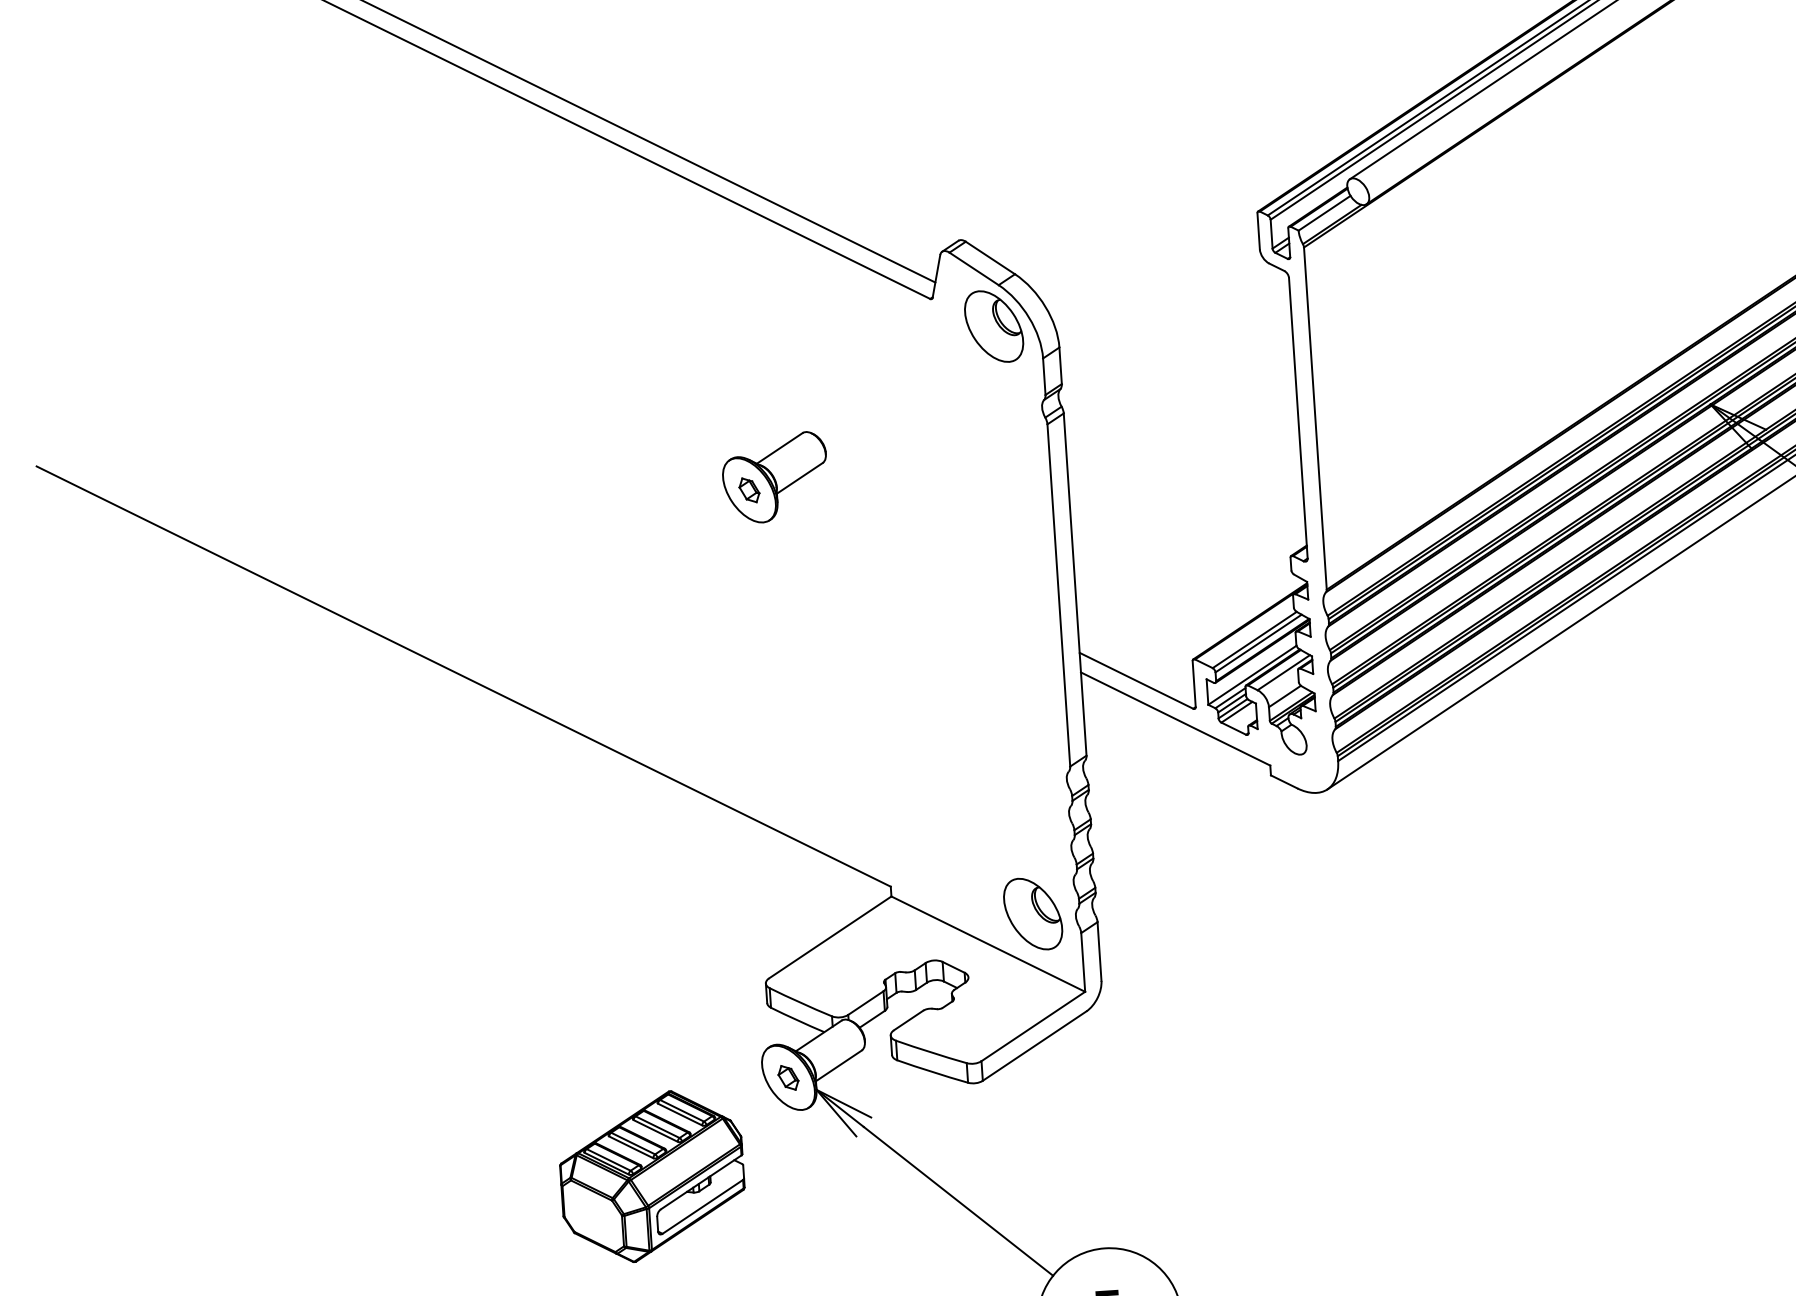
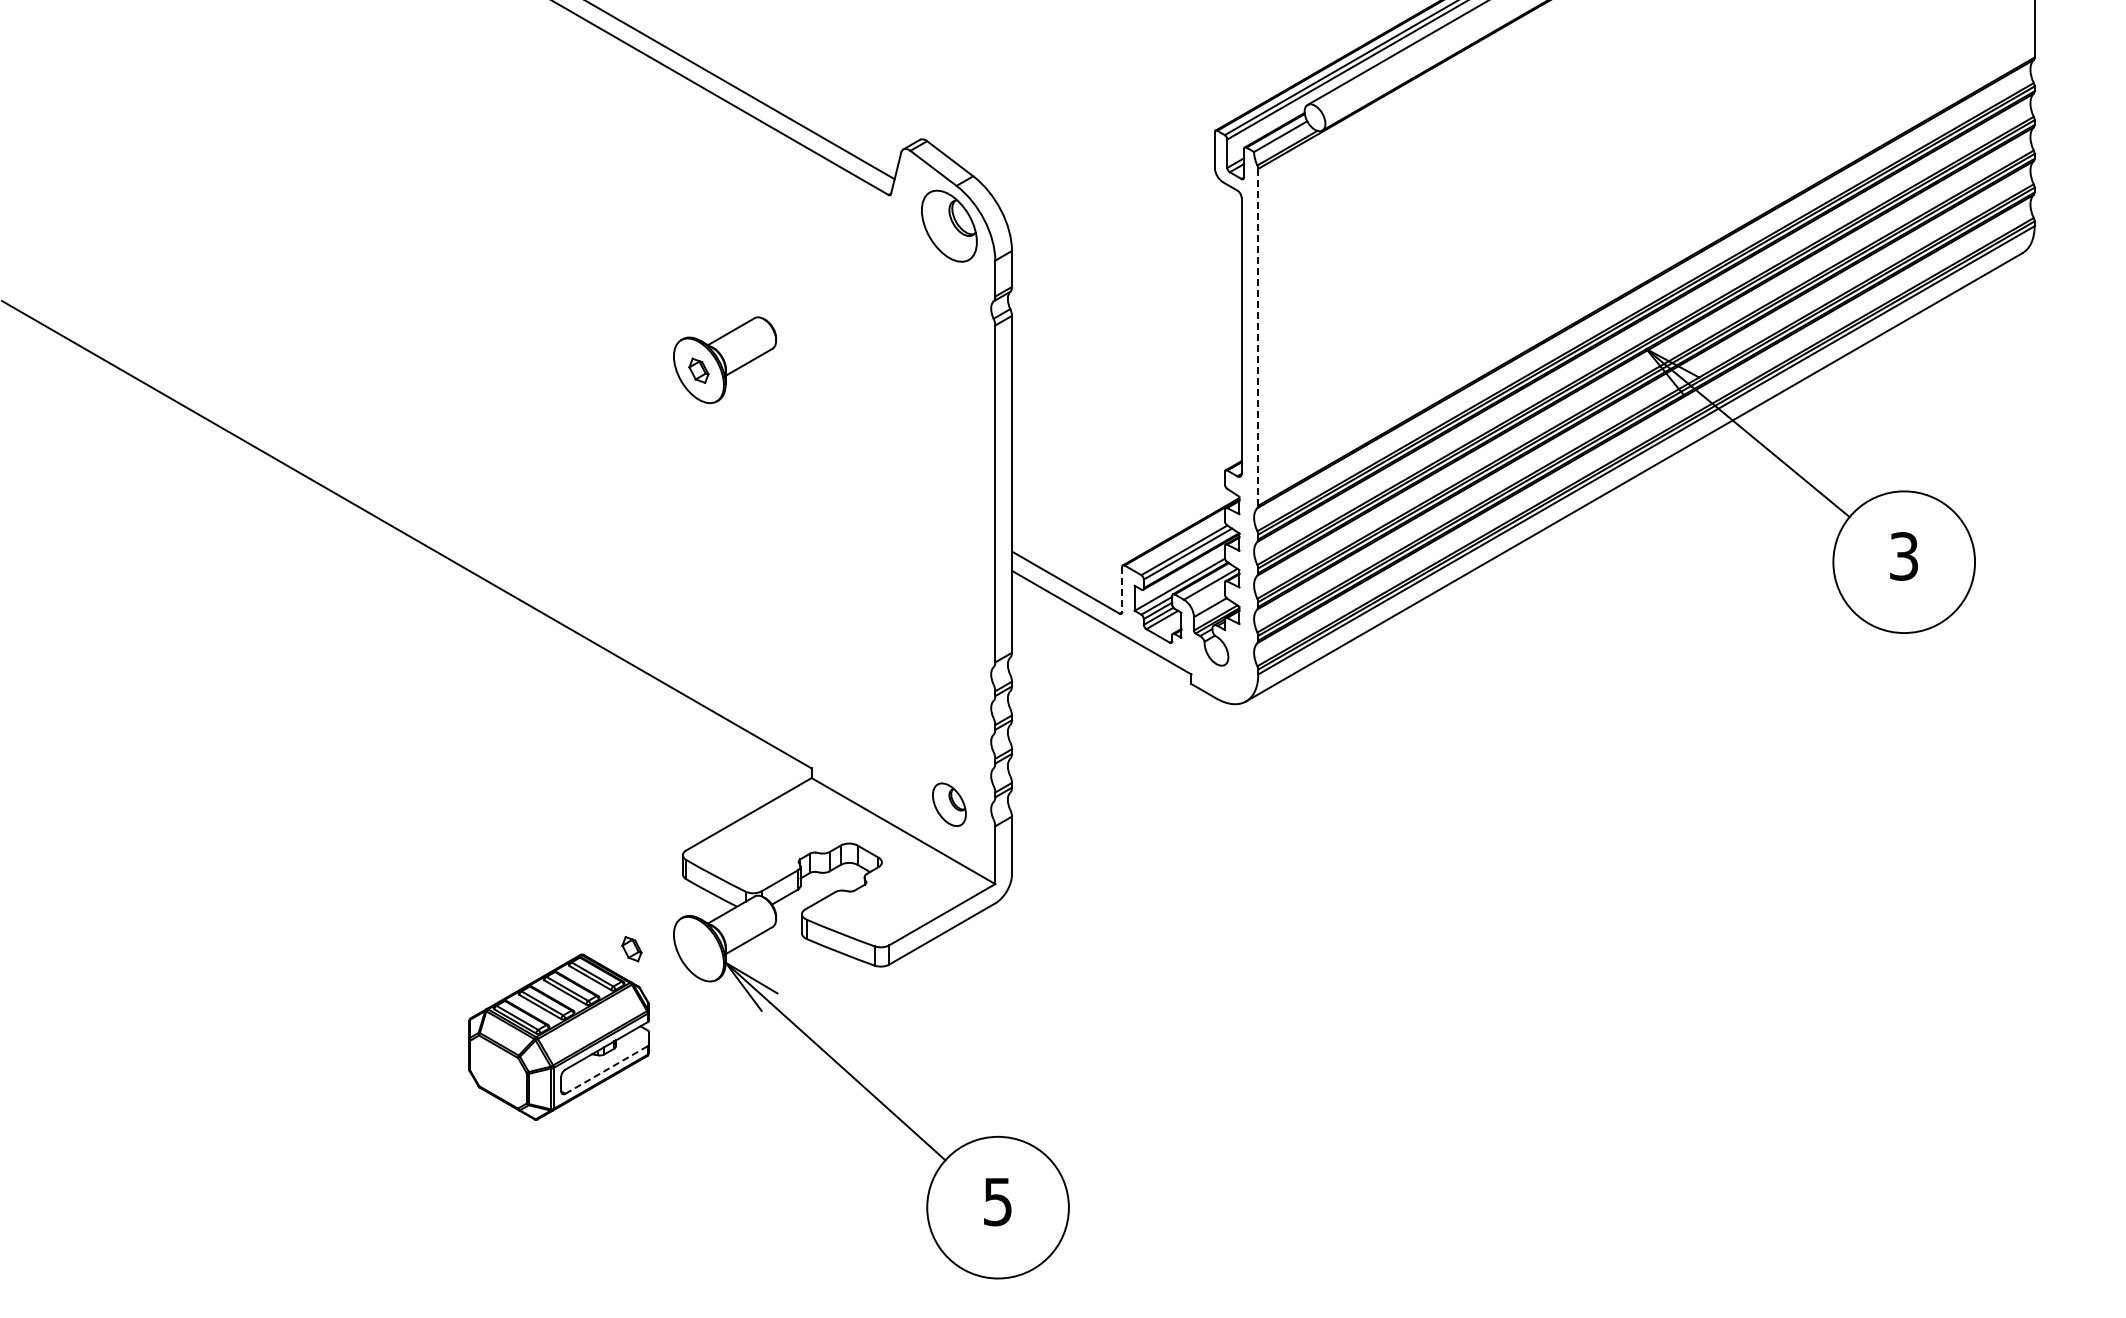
line: (1315, 417) -> (1258, 336), solid -> dashed
line: (1194, 683) -> (1122, 589), solid -> dashed
part: (1033, 914) -> (949, 804), size x0.6
part: (788, 1078) -> (631, 949), moved
line: (702, 1206) -> (606, 1069), solid -> dashed

